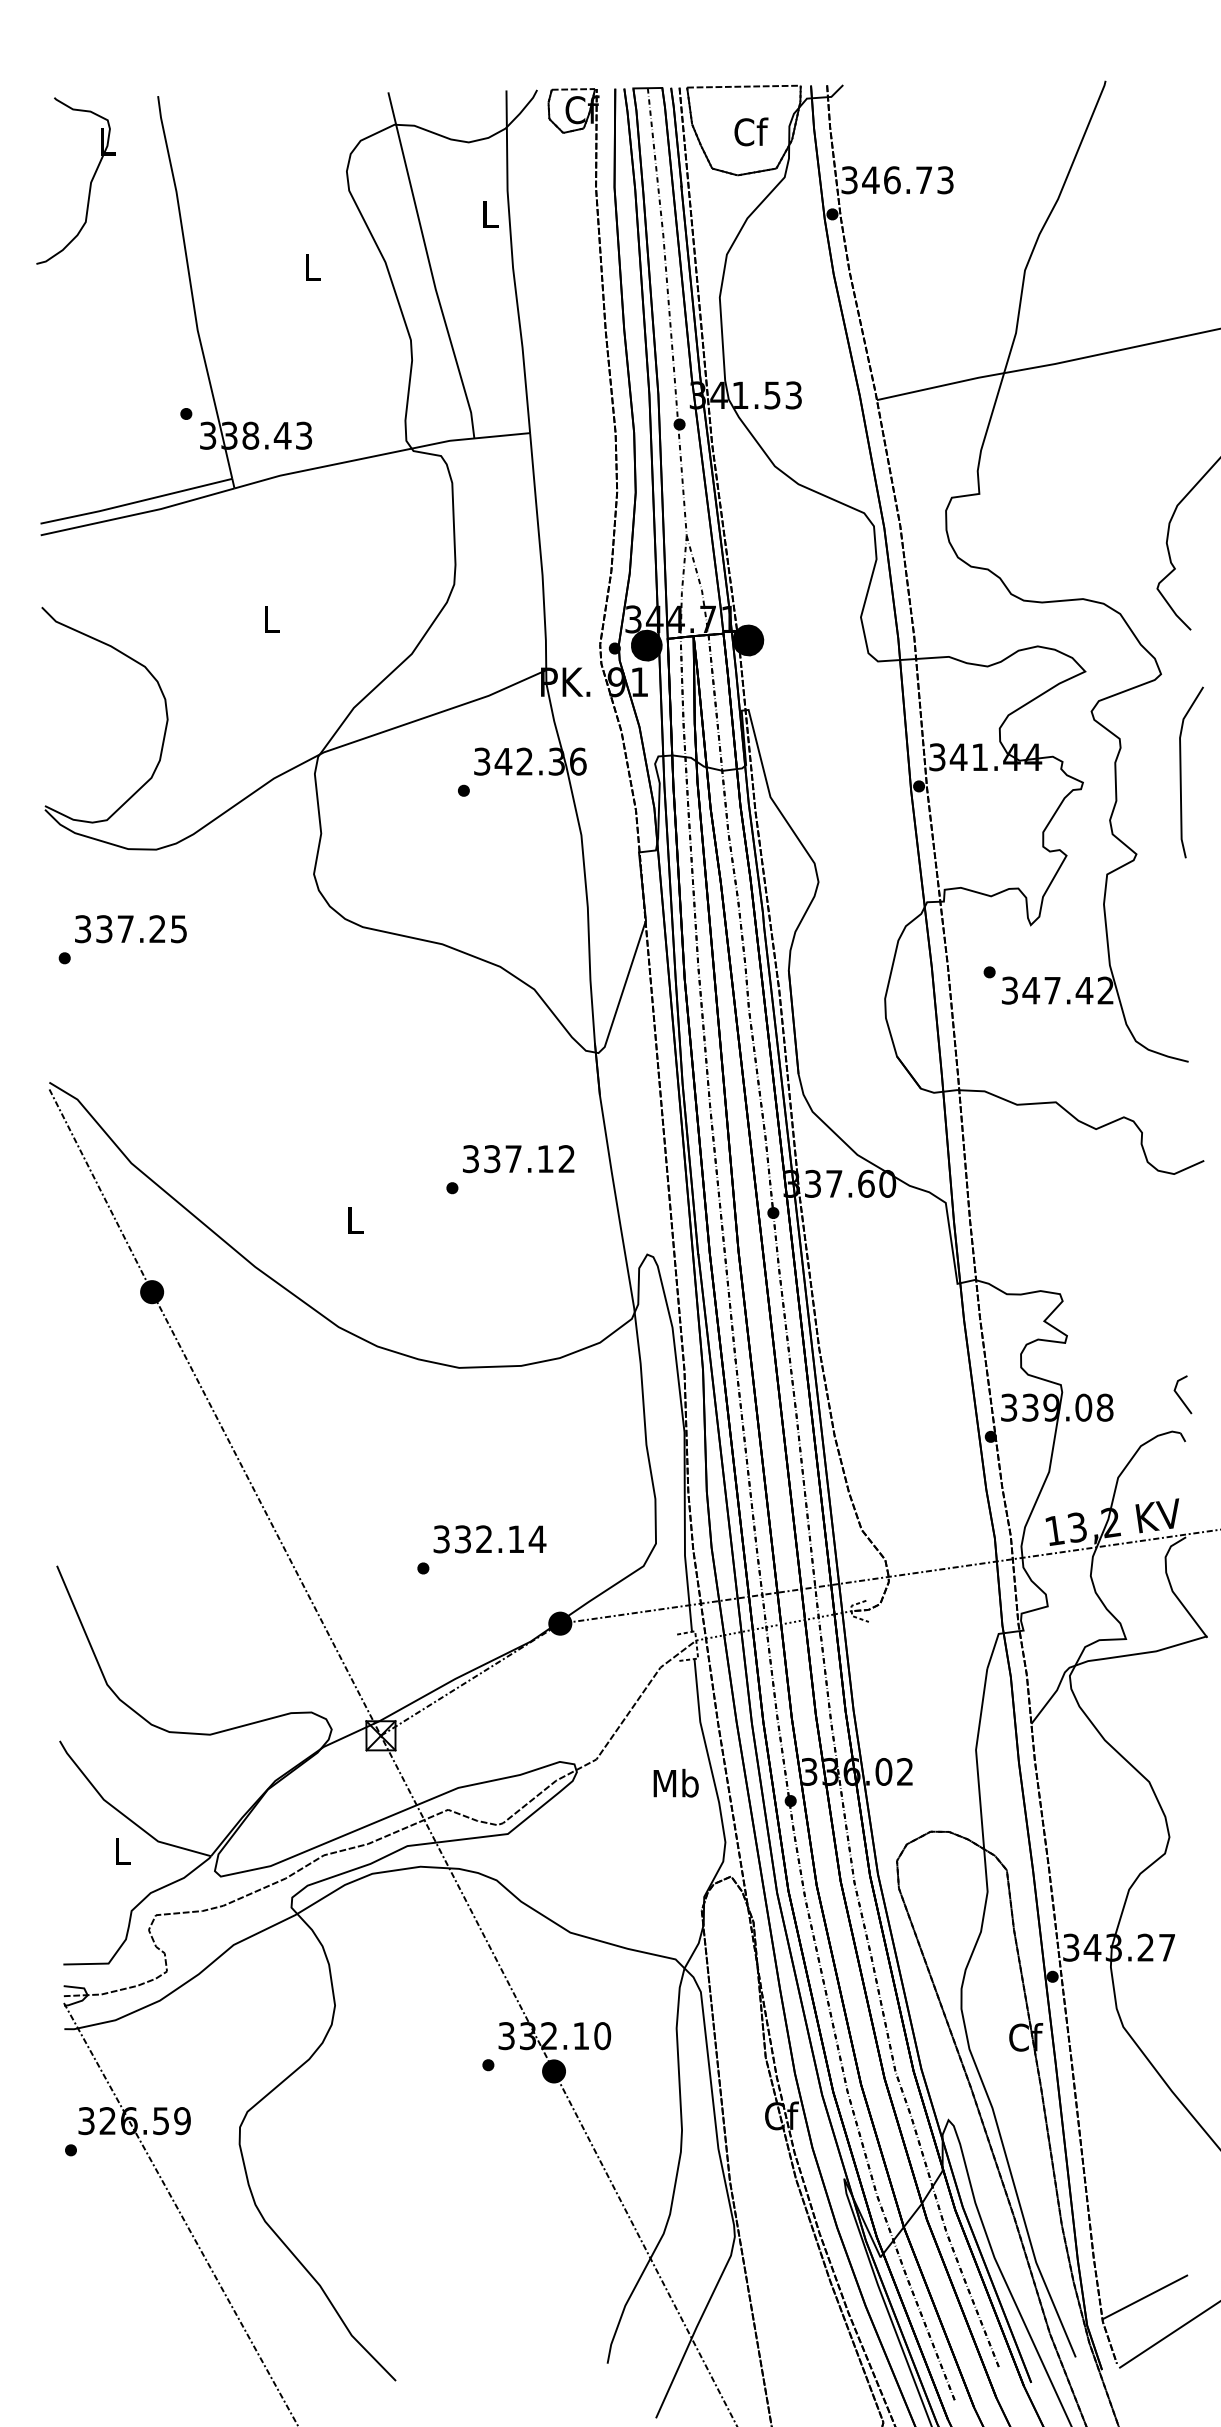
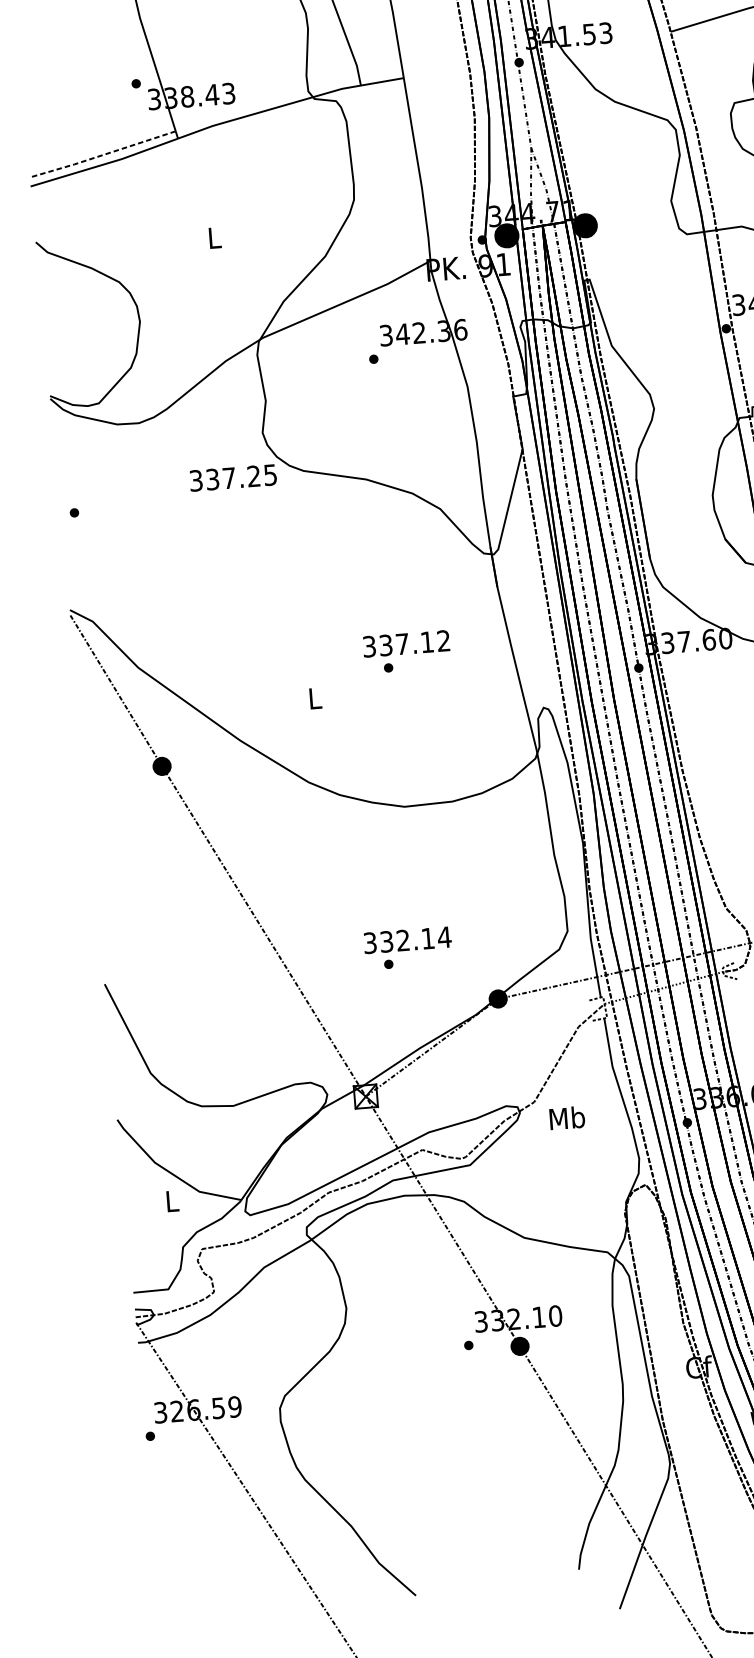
line: (135, 502) -> (102, 155), solid -> dashed
text: (130, 929) -> (232, 478), moved
text: (518, 1159) -> (406, 644), moved
text: (489, 1539) -> (407, 940), moved
text: (675, 1782) -> (566, 1117), moved

